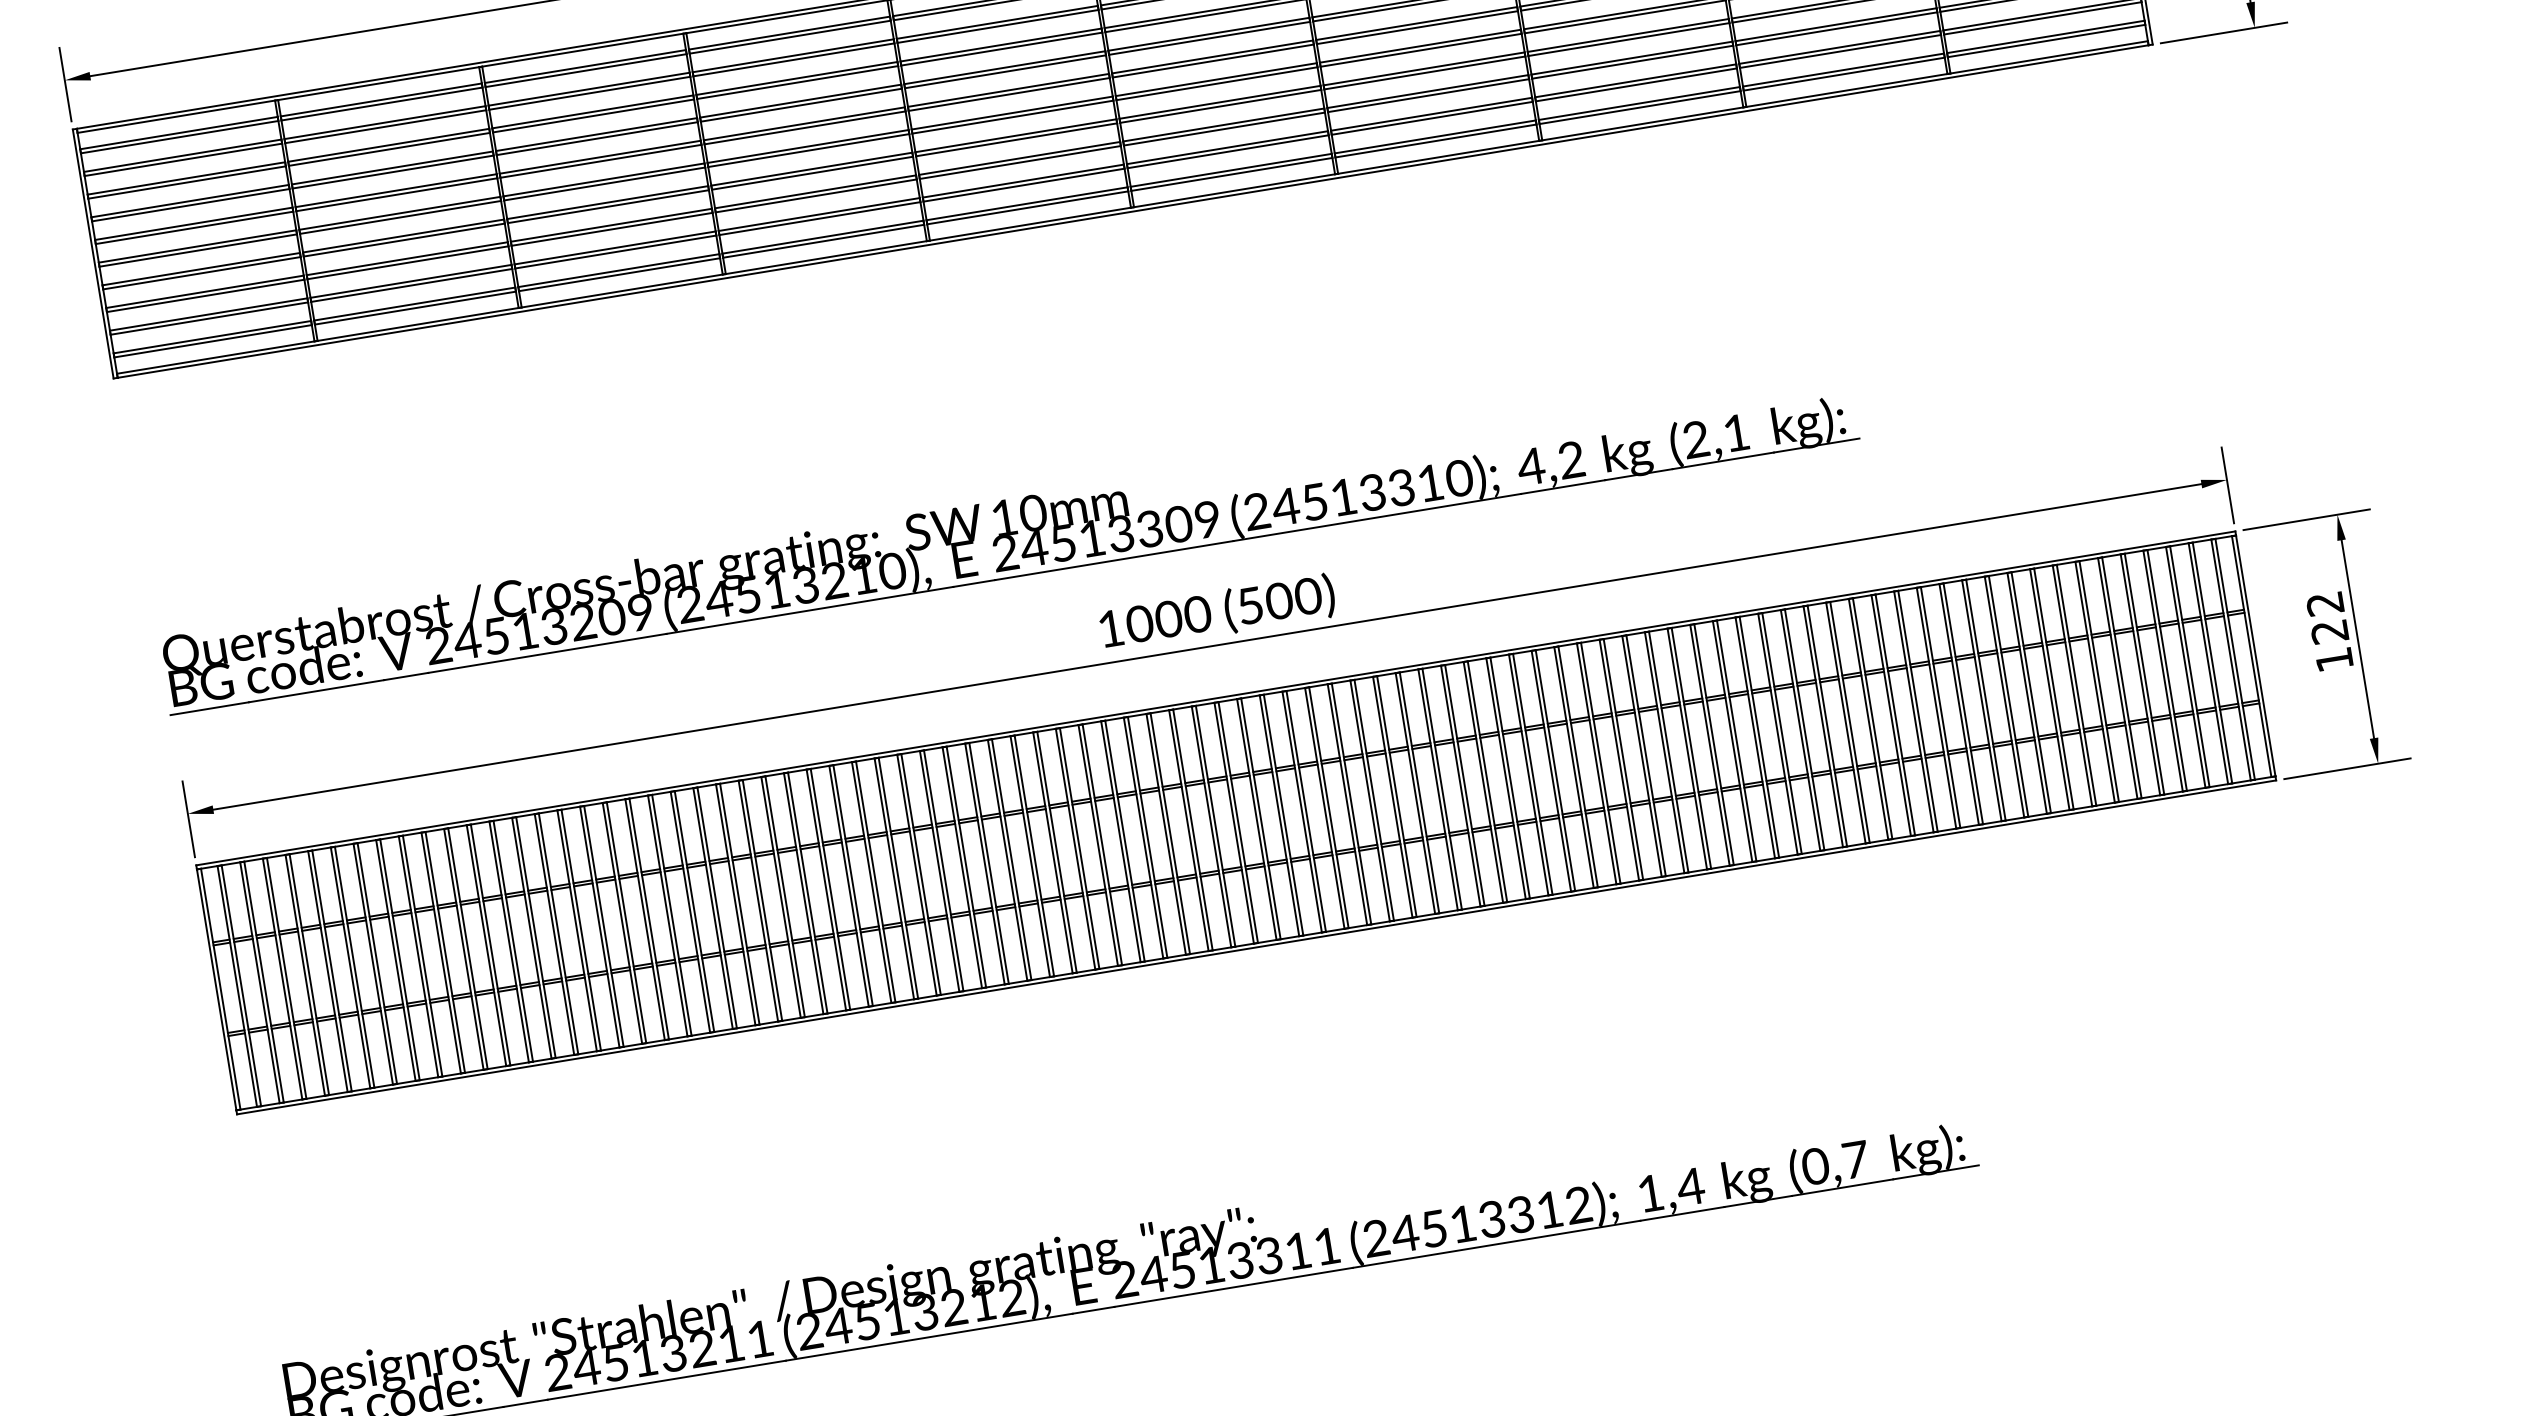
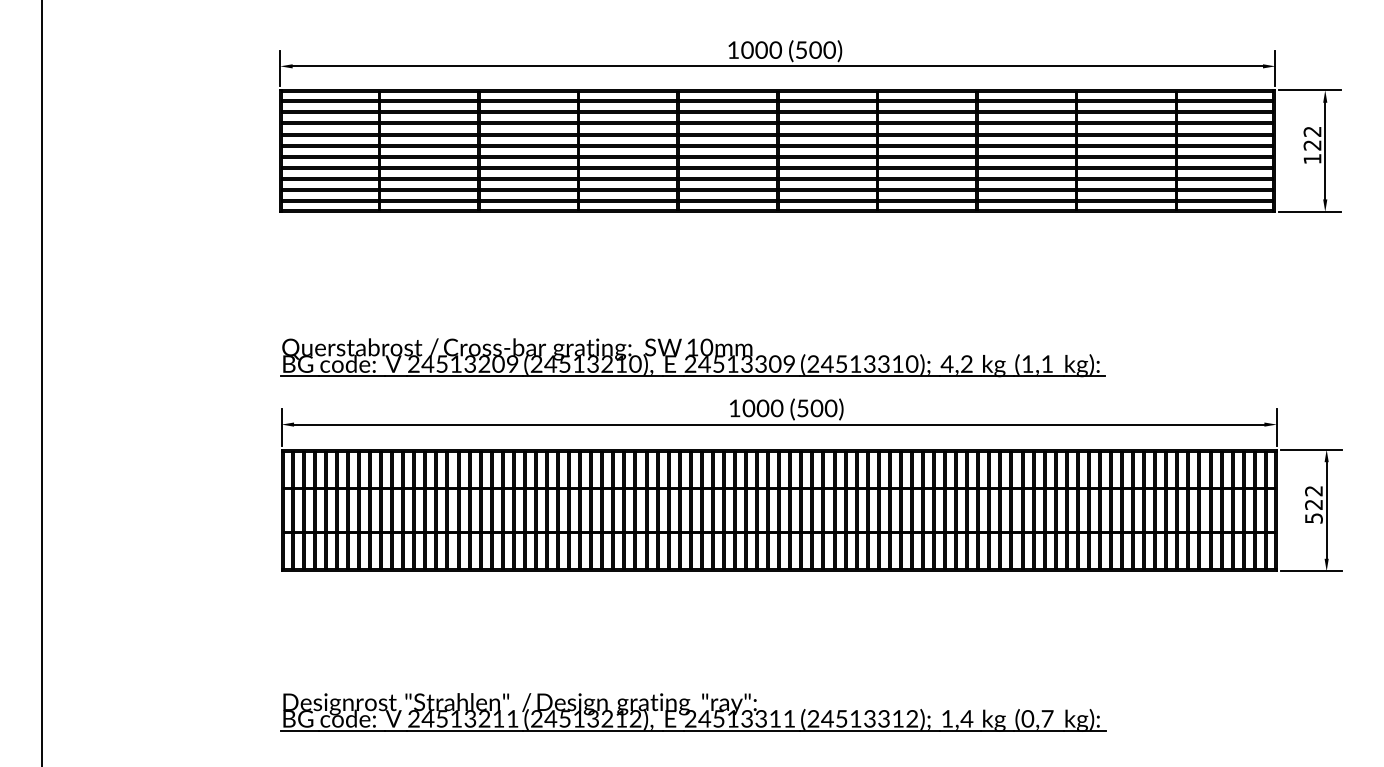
text: (1695, 438) -> (1027, 363), (2,1 -> (1,1
text: (2333, 660) -> (1313, 518), 122 -> 522

